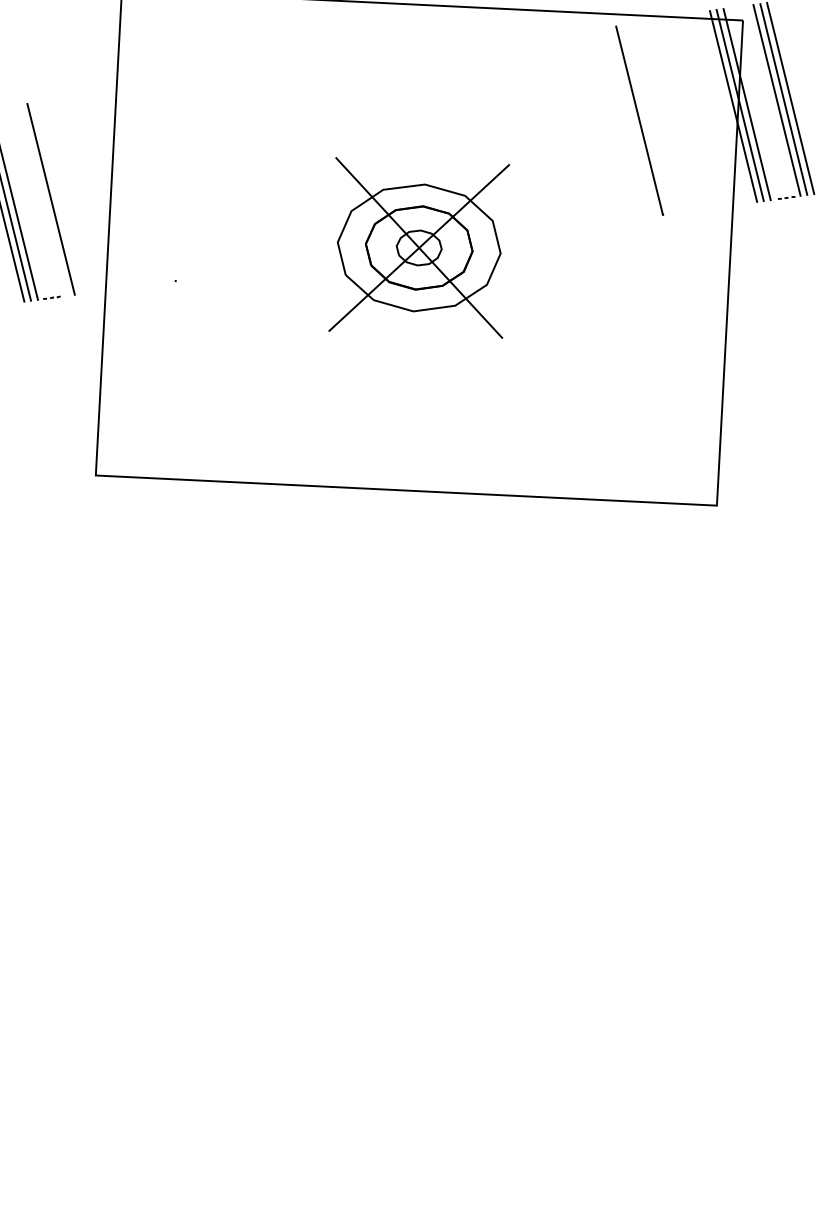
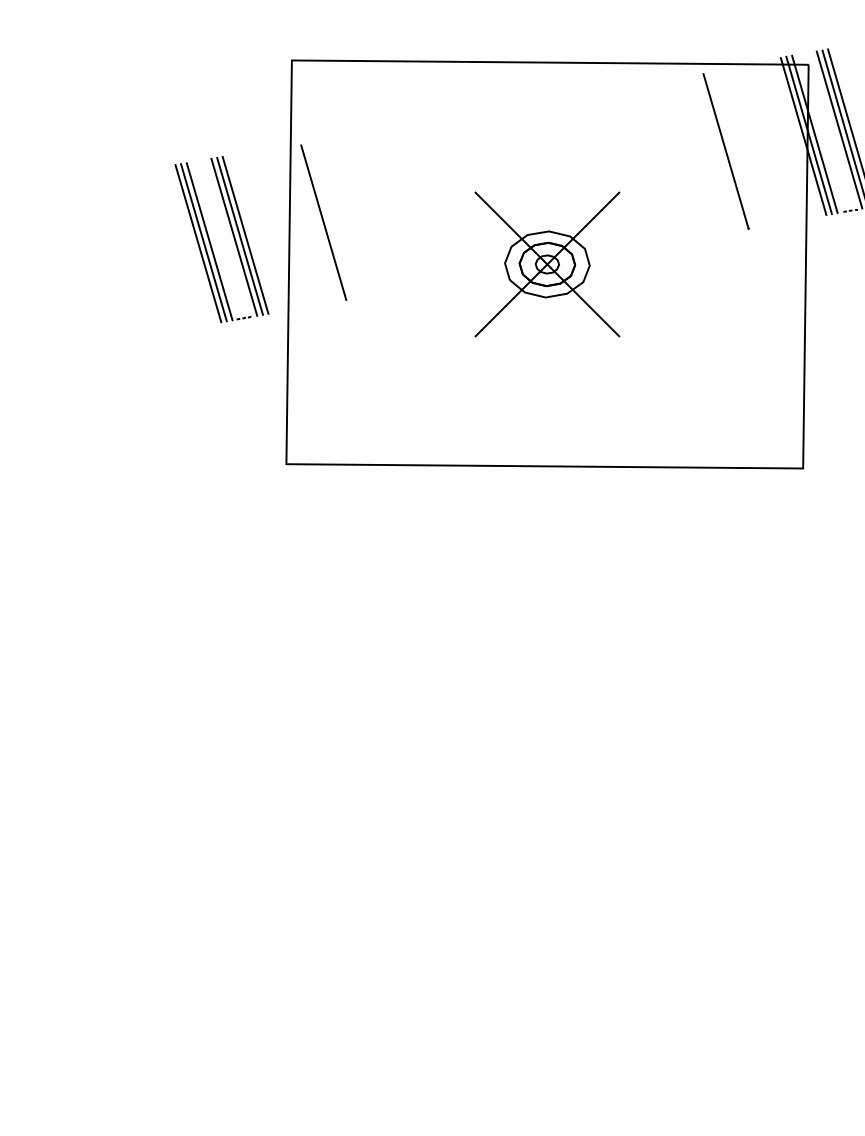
line: (152, 186) -> (323, 222), added
line: (57, 197) -> (245, 234), added
line: (44, 199) -> (234, 236), added
part: (419, 248) -> (547, 264), size x0.62

